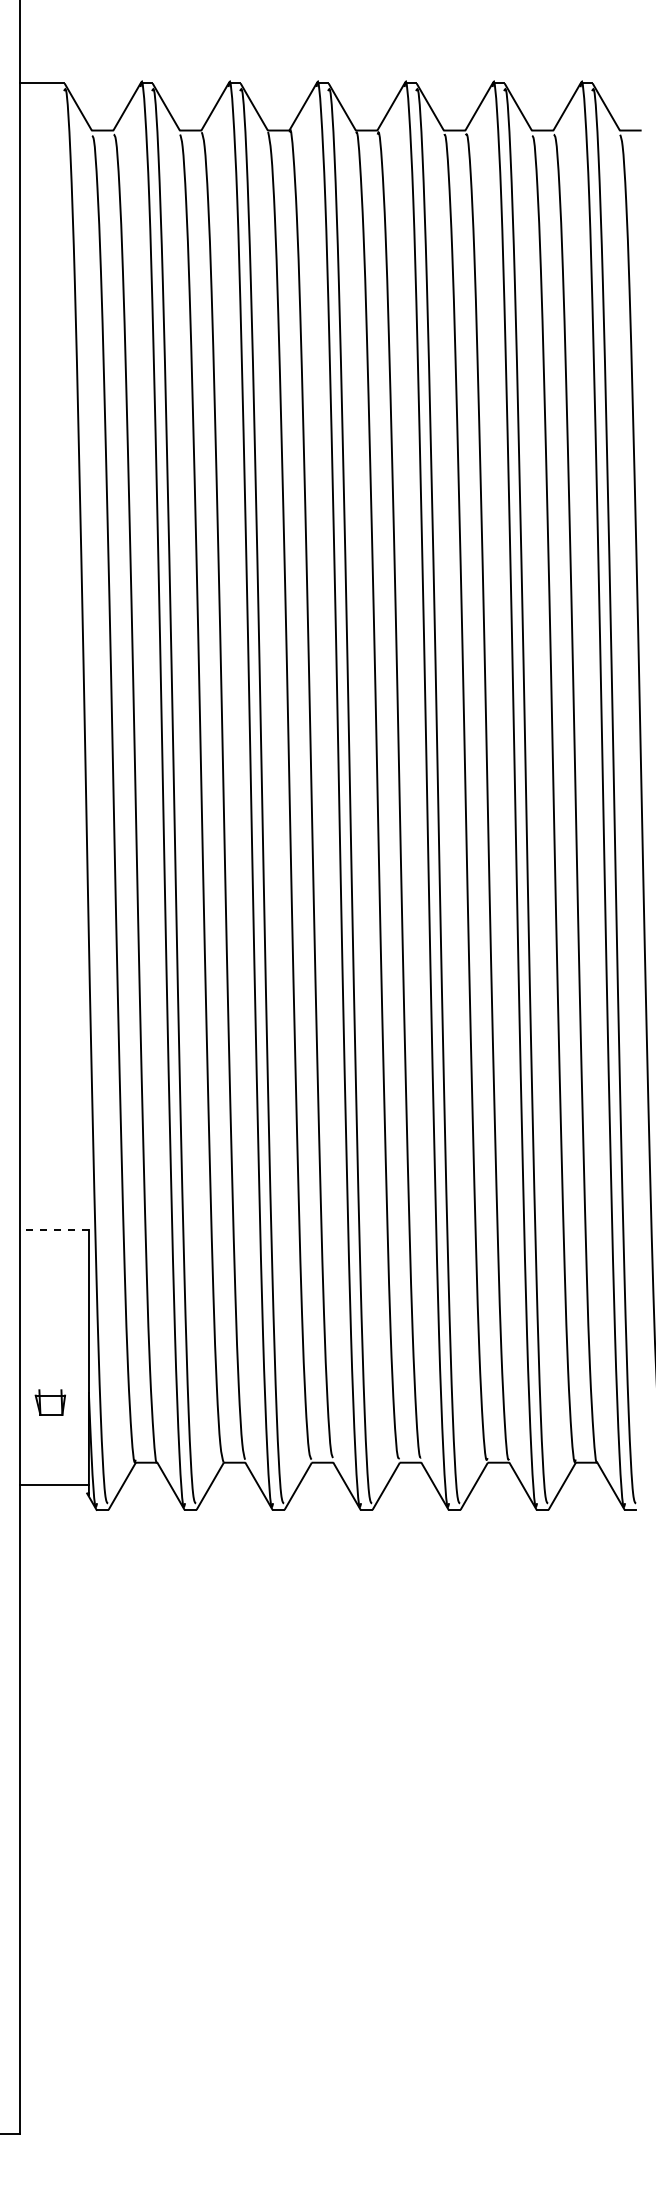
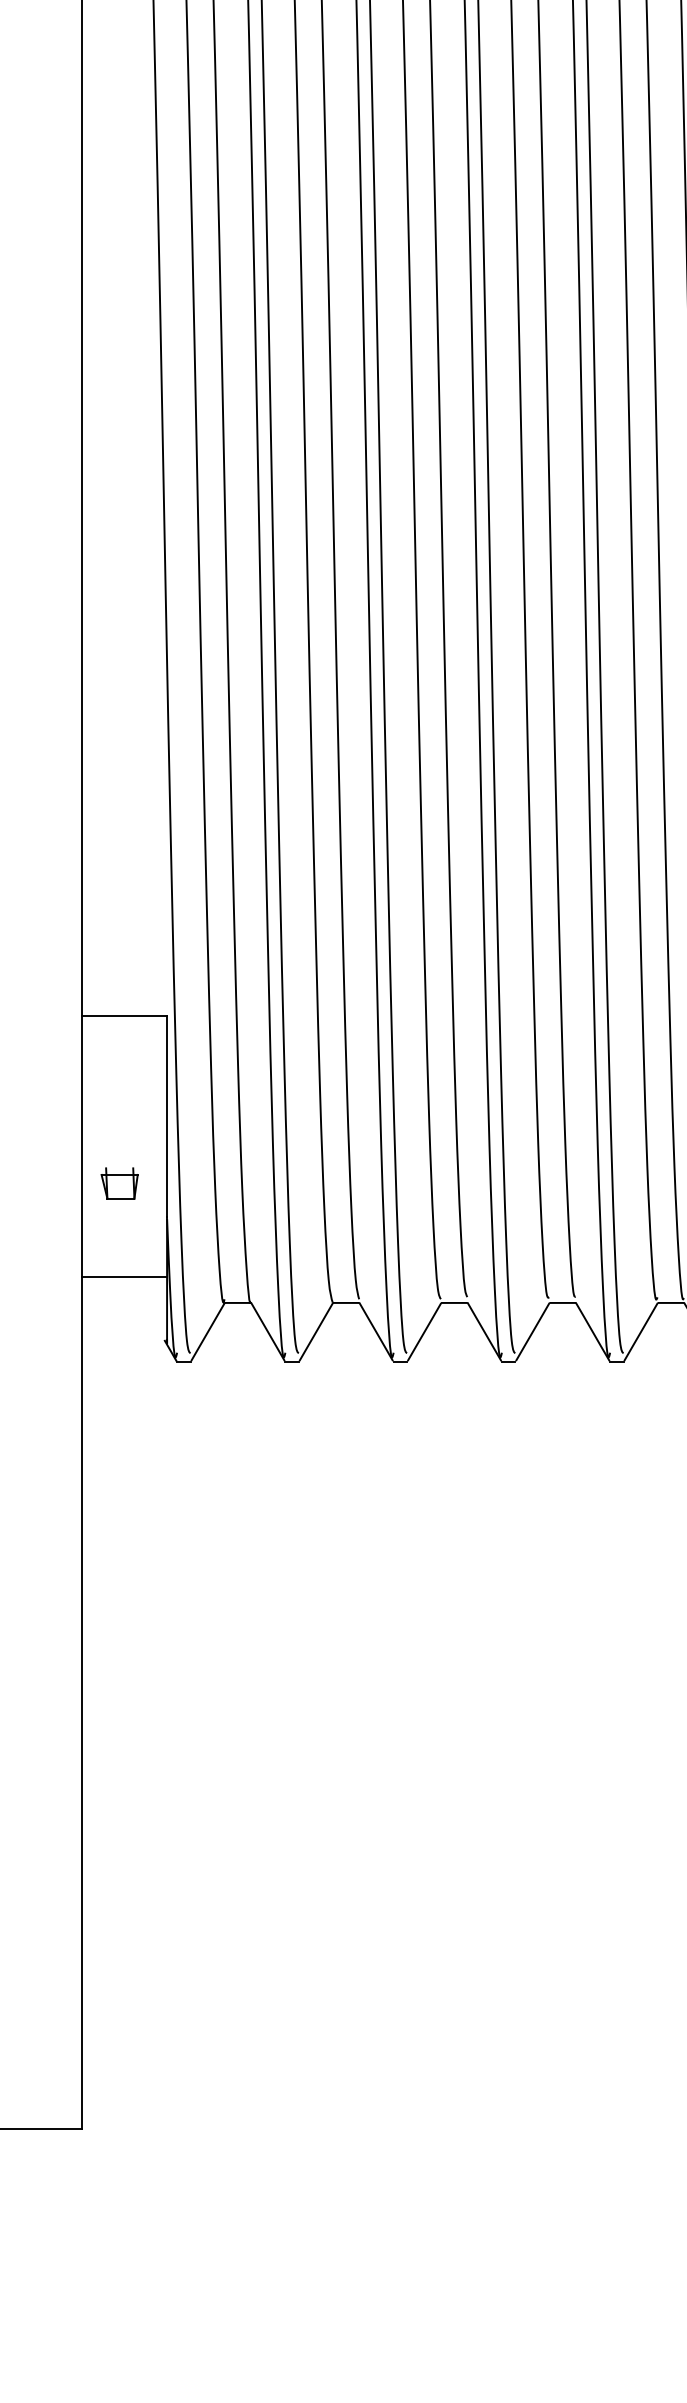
line: (54, 1229) -> (124, 1016), dashed -> solid
part: (49, 1402) -> (118, 1183), moved
line: (53, 1485) -> (123, 1276), moved

